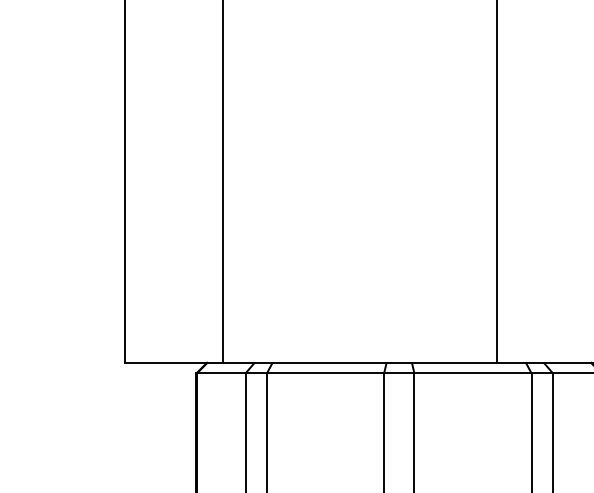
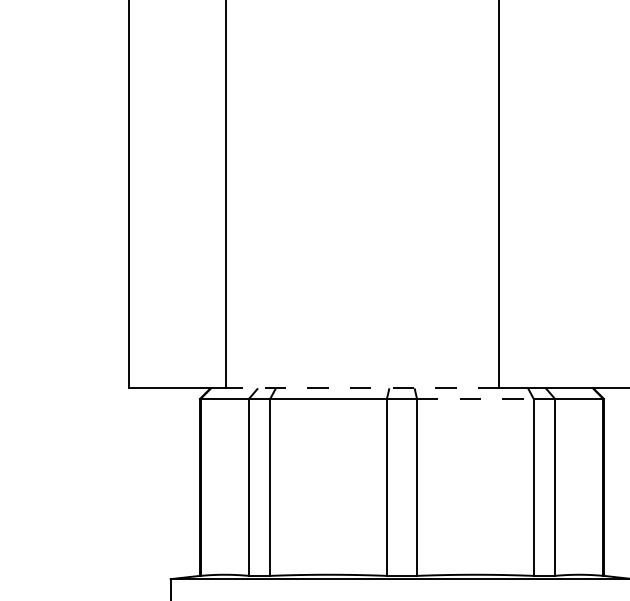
line: (359, 362) -> (362, 388), solid -> dashed
line: (473, 373) -> (475, 399), solid -> dashed

